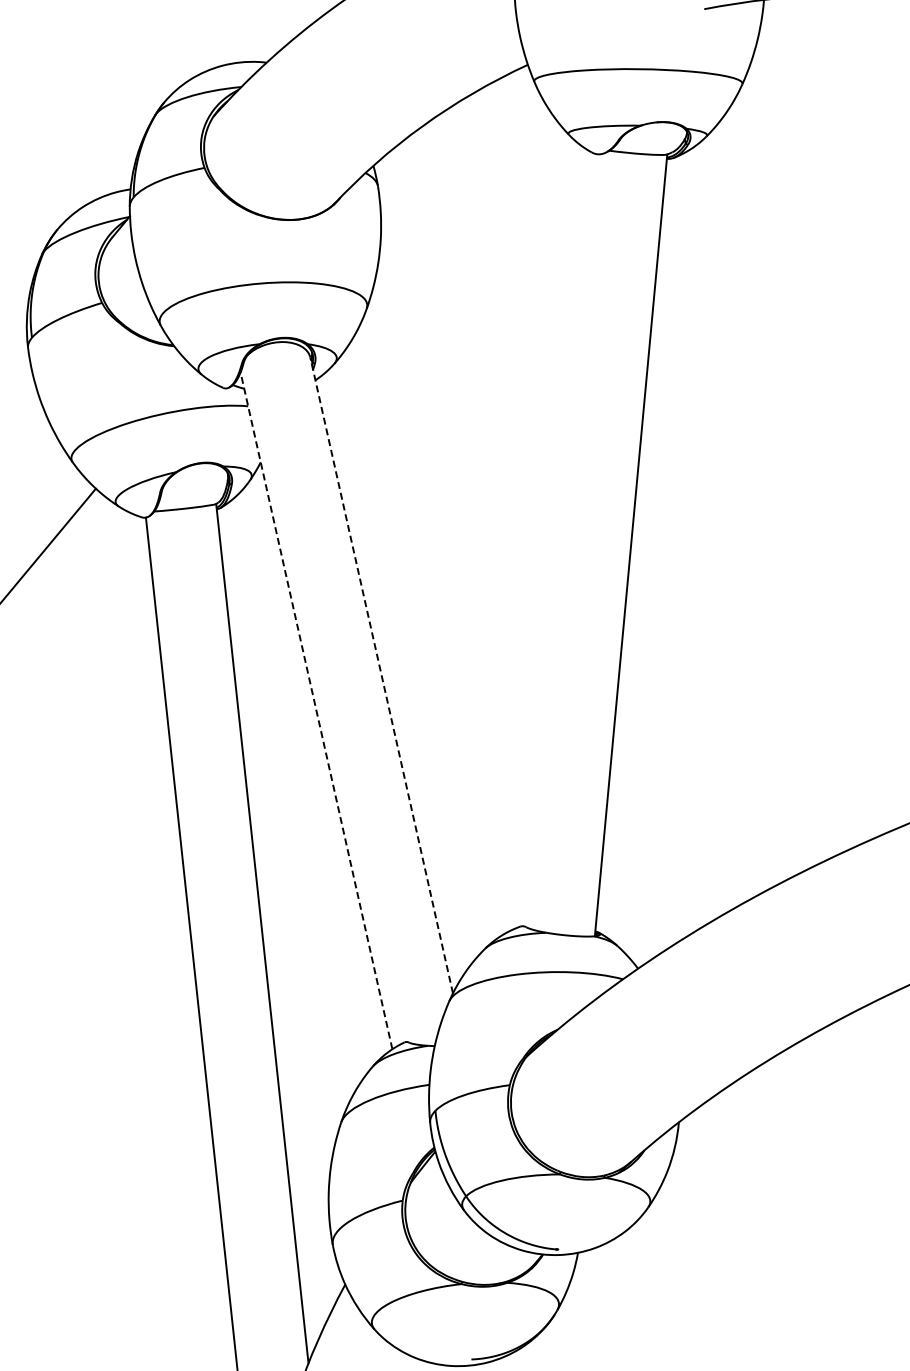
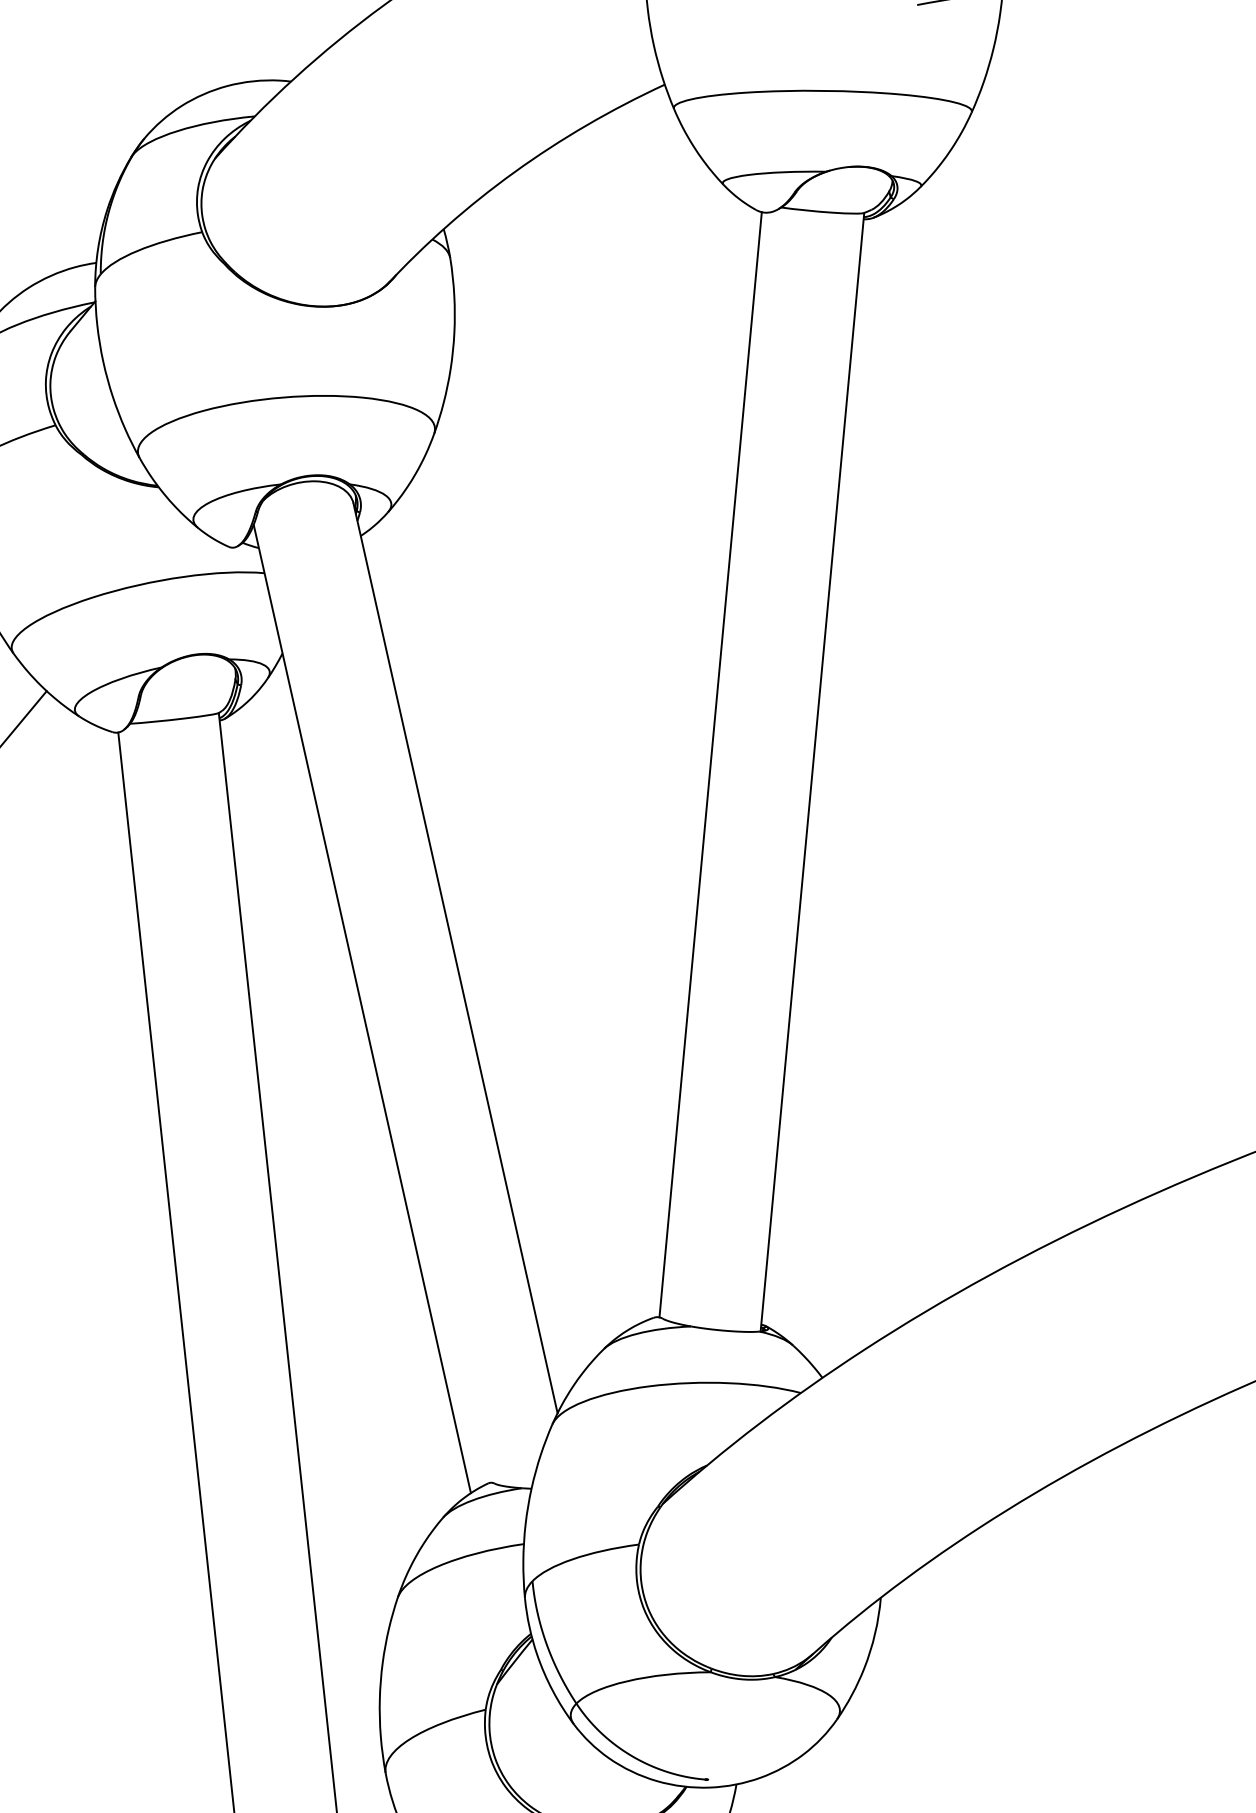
line: (559, 539) -> (710, 763), added
line: (381, 675) -> (455, 958), dashed -> solid
line: (316, 710) -> (362, 1008), dashed -> solid

